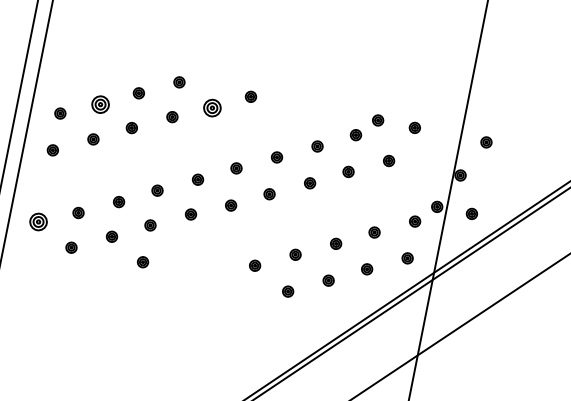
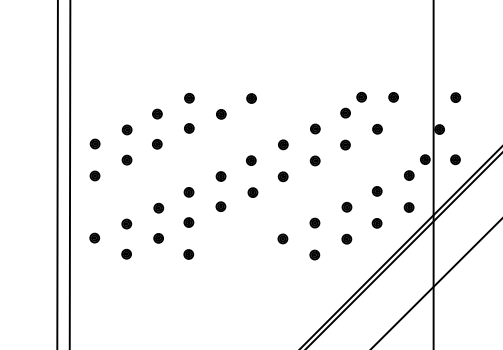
part: (99, 104) -> (126, 129), size x0.62
part: (212, 108) -> (221, 114), size x0.62
part: (38, 221) -> (94, 237), size x0.62

